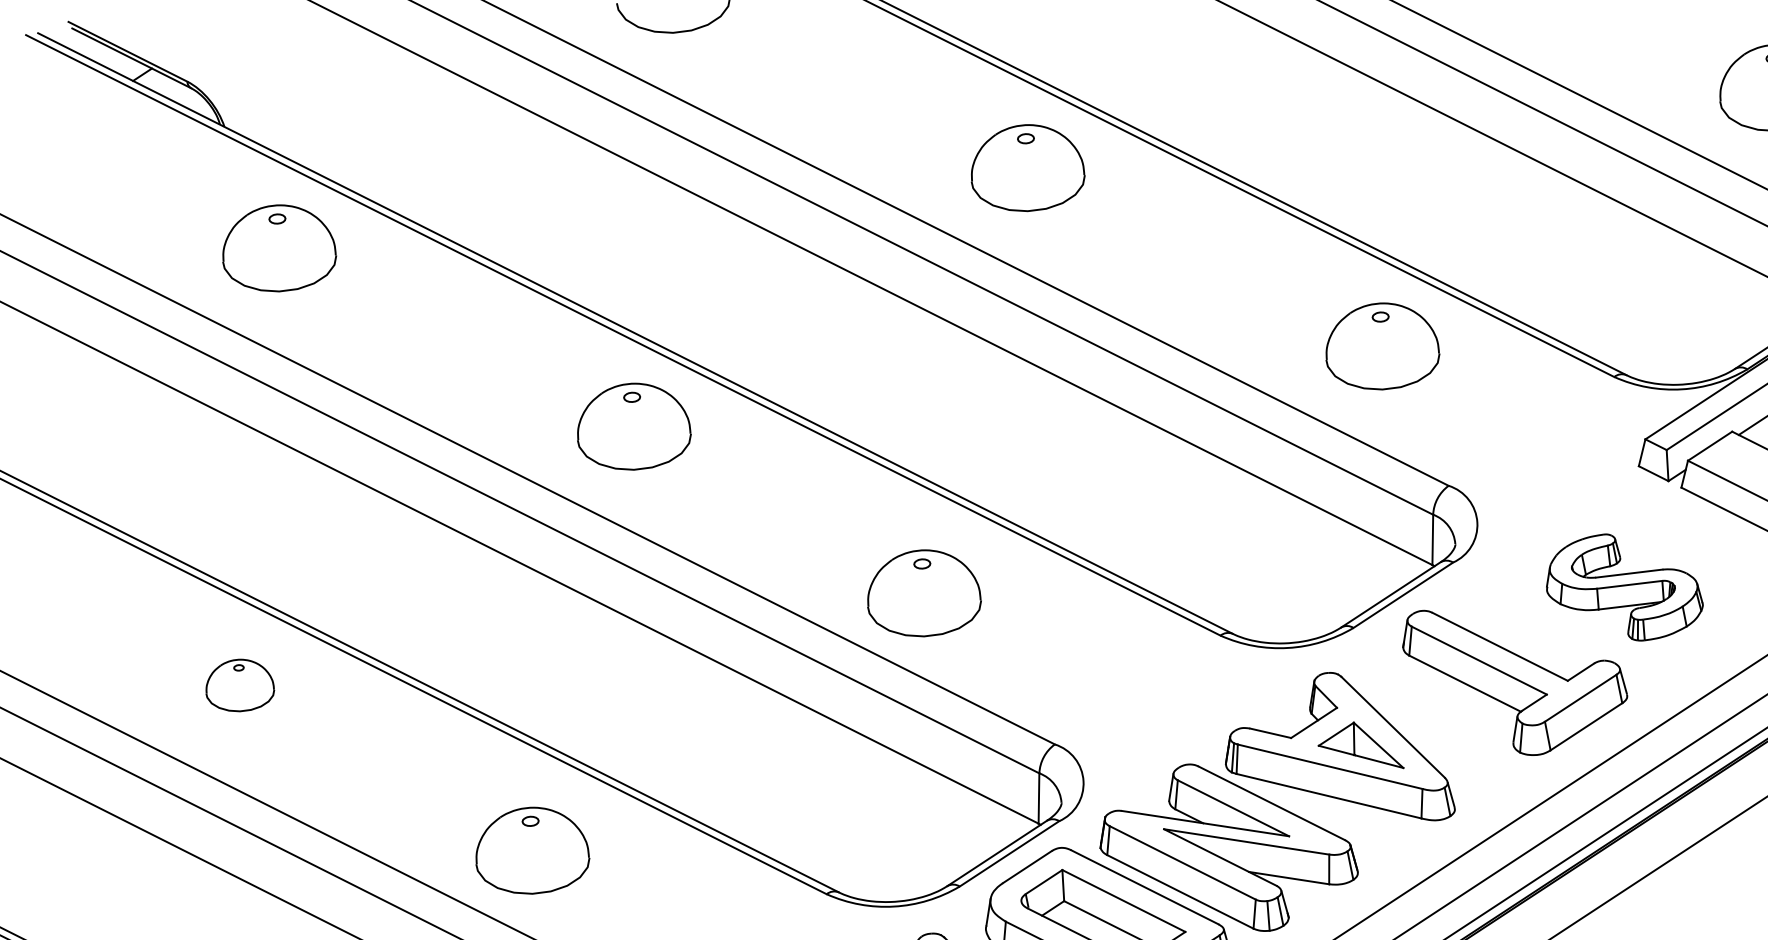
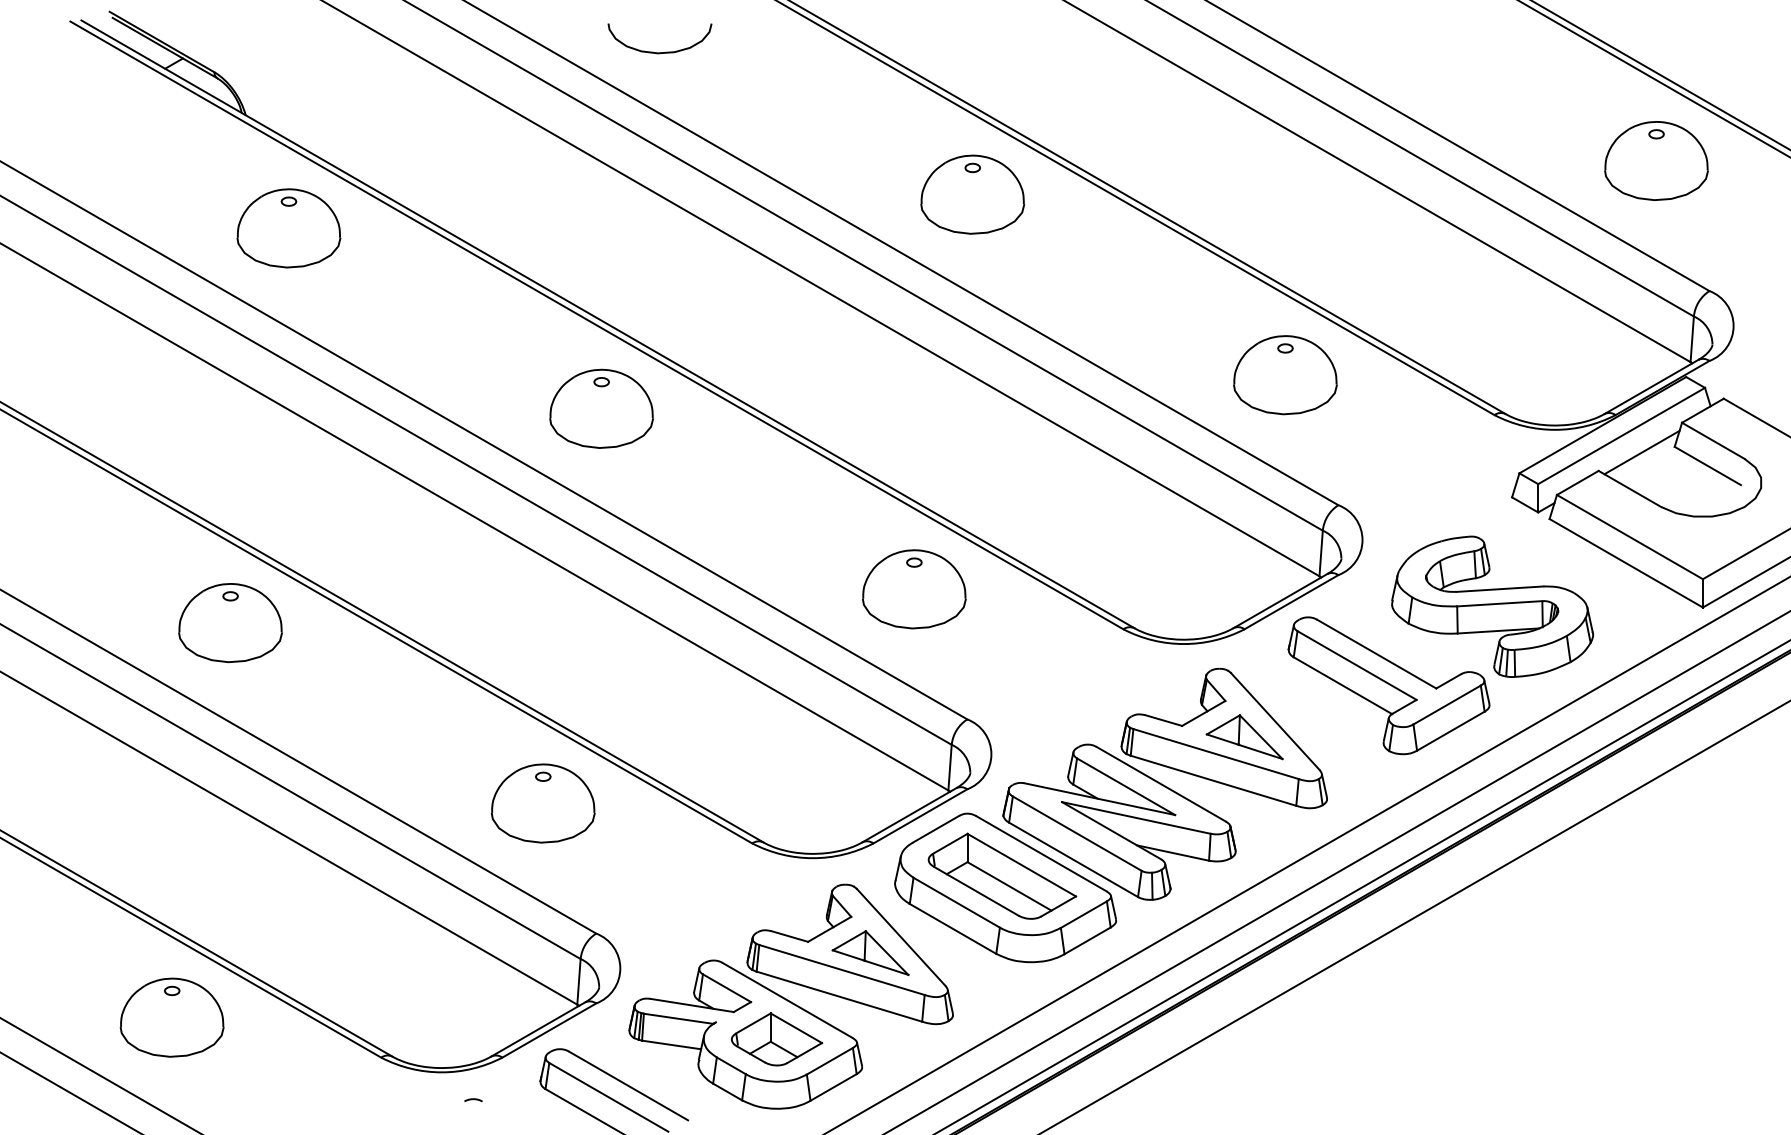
part: (1624, 587) -> (1492, 606), size x1.43
part: (924, 593) -> (914, 589), moved
part: (239, 685) -> (230, 623), size x1.67
part: (531, 850) -> (542, 803), moved

